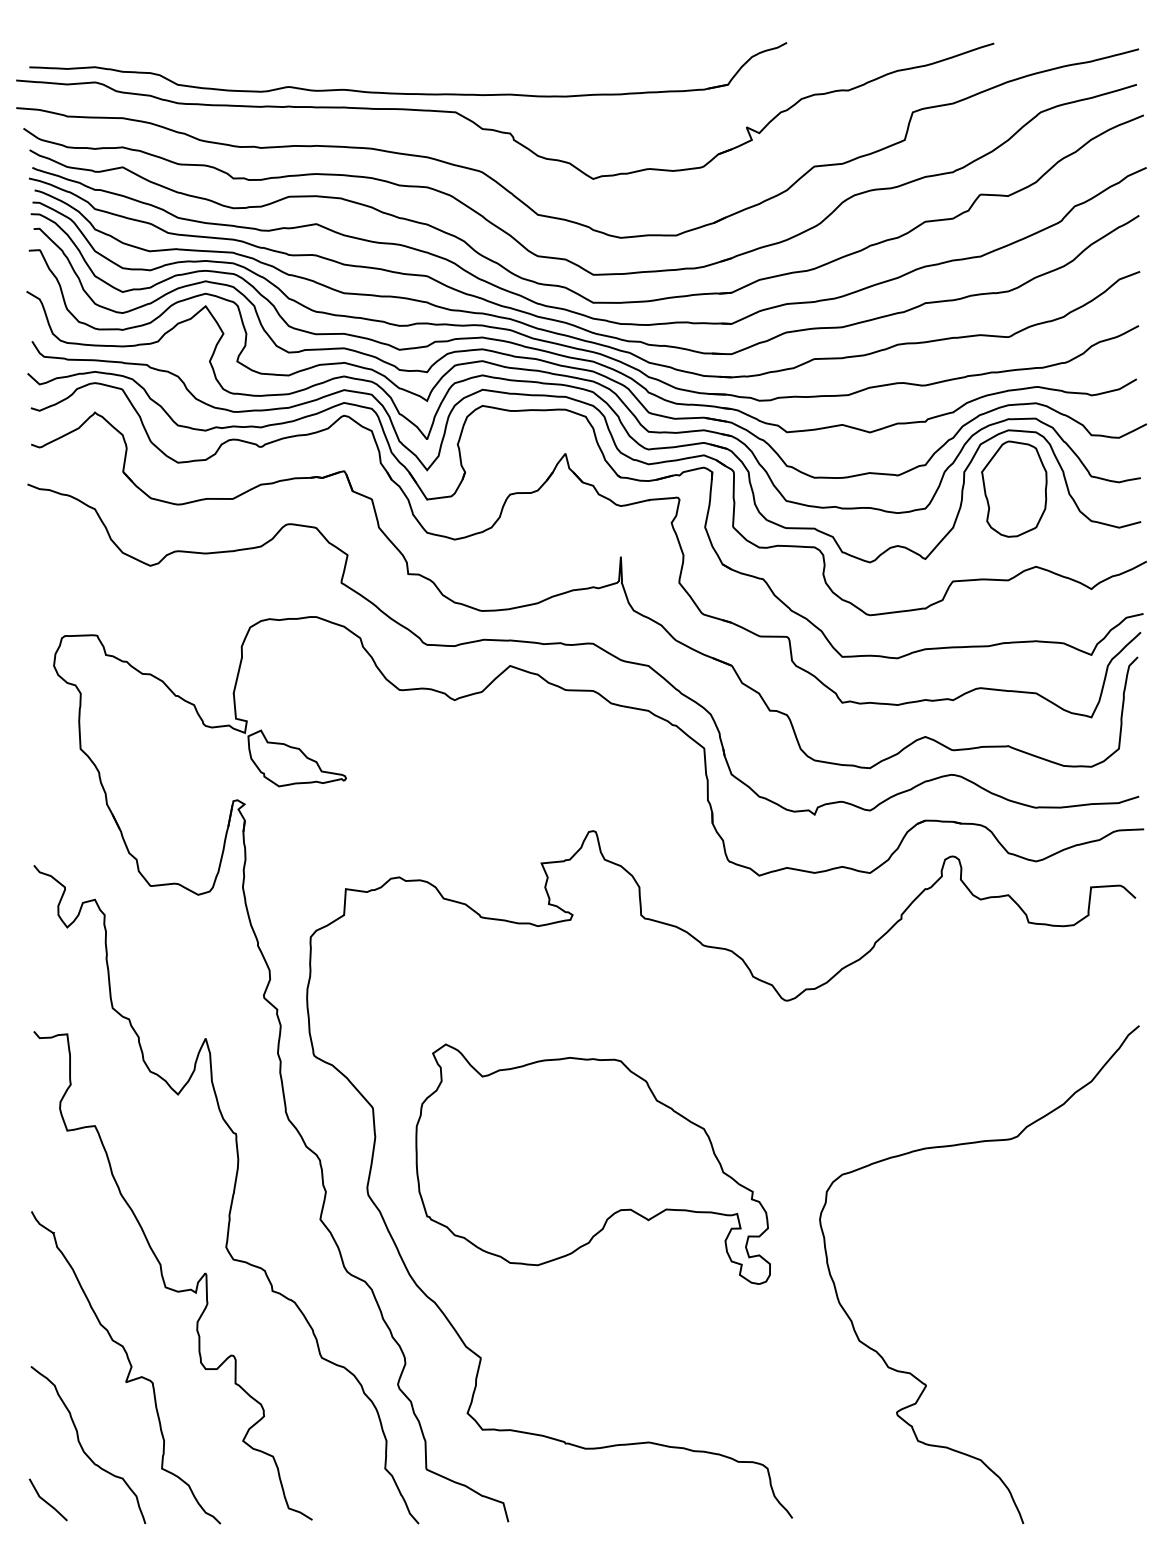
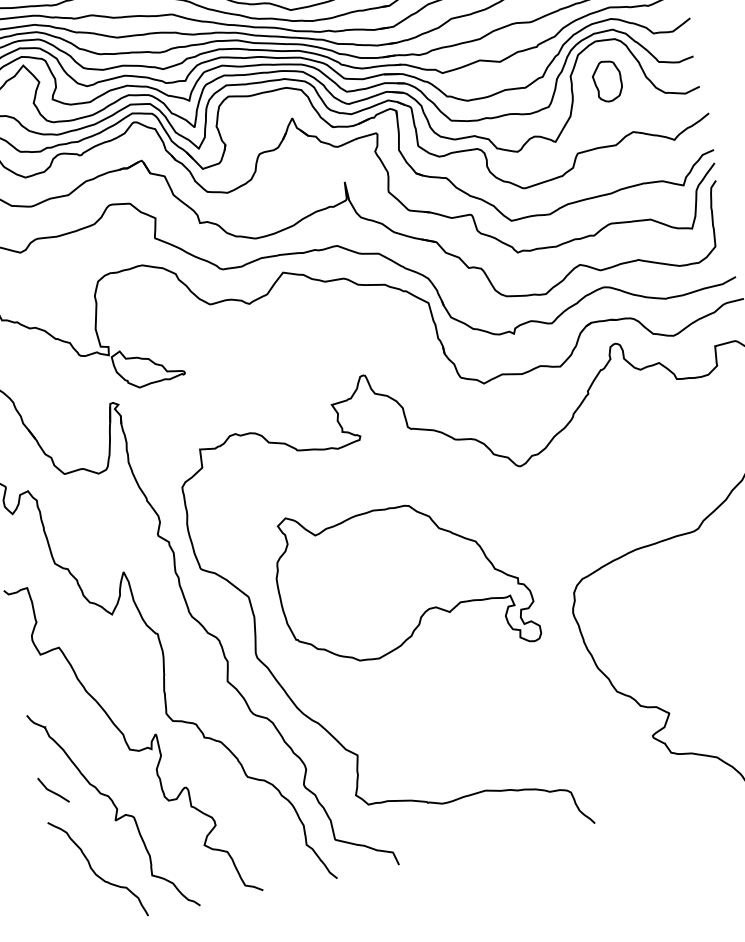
part: (1014, 488) -> (607, 80), size x0.6
part: (592, 1163) -> (403, 580), moved
curve: (47, 1501) -> (53, 791), moved

